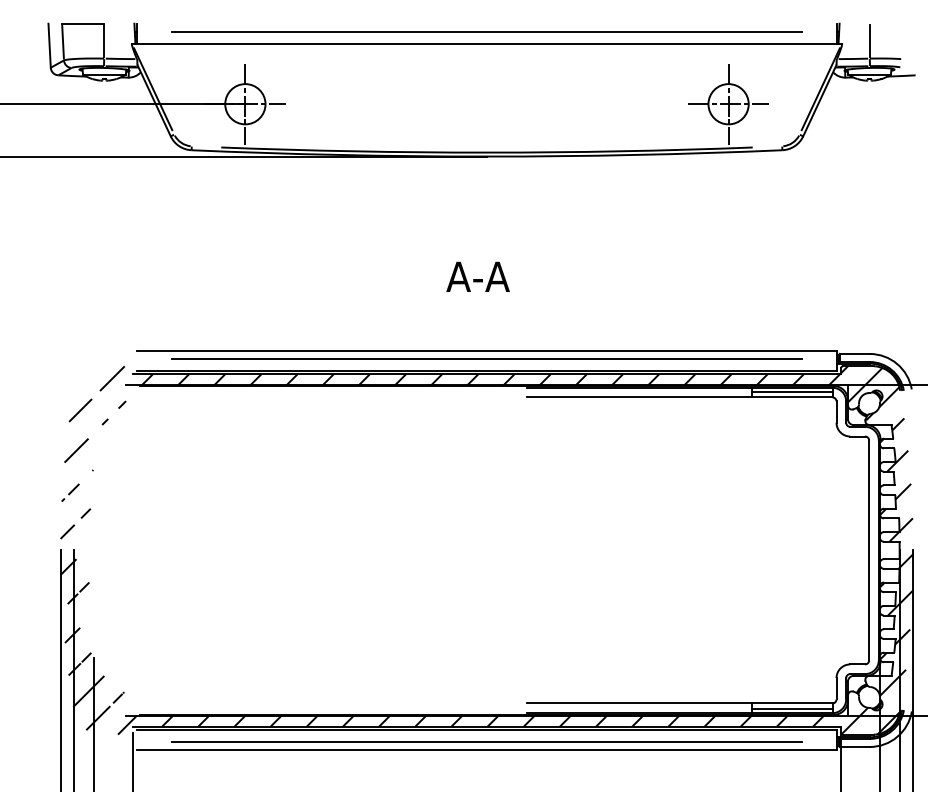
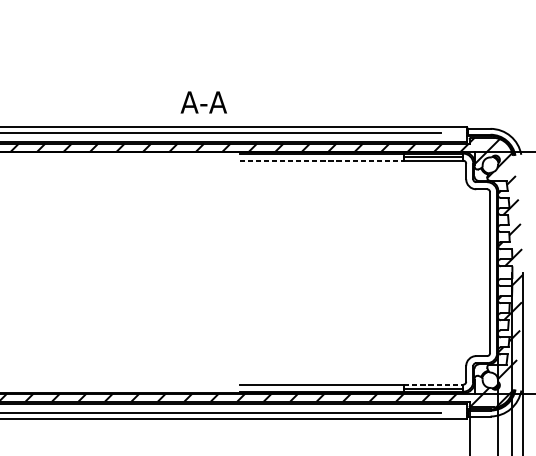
text: (477, 276) -> (203, 102), moved
line: (640, 397) -> (322, 160), solid -> dashed
line: (792, 703) -> (433, 384), solid -> dashed

